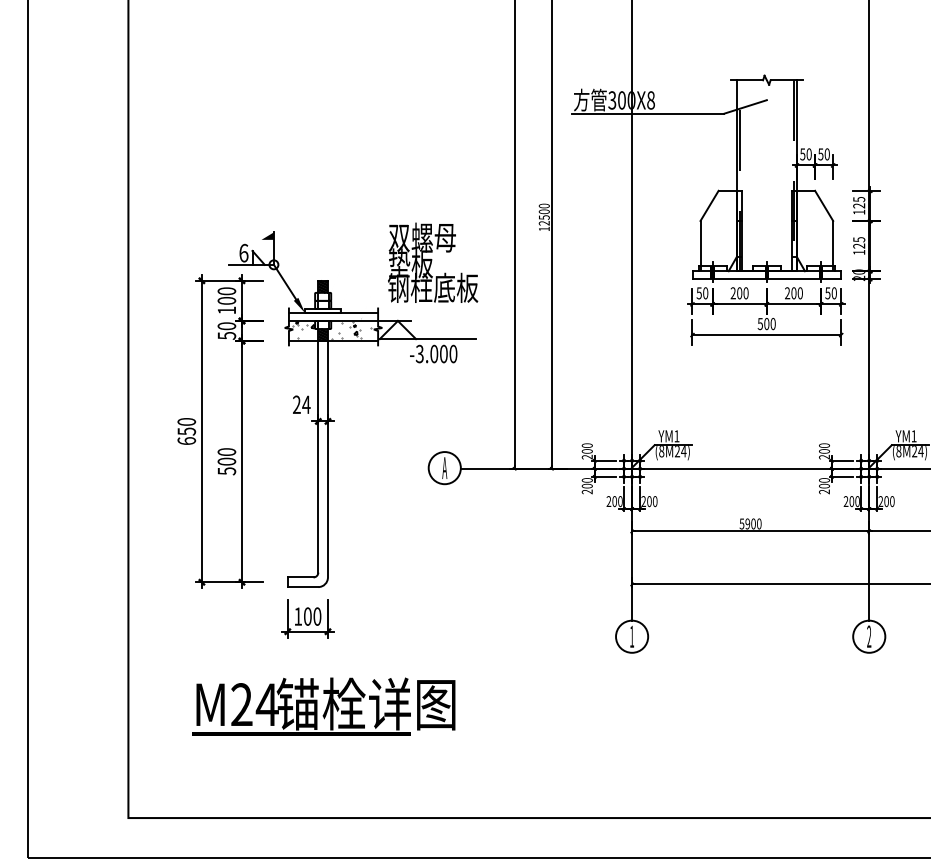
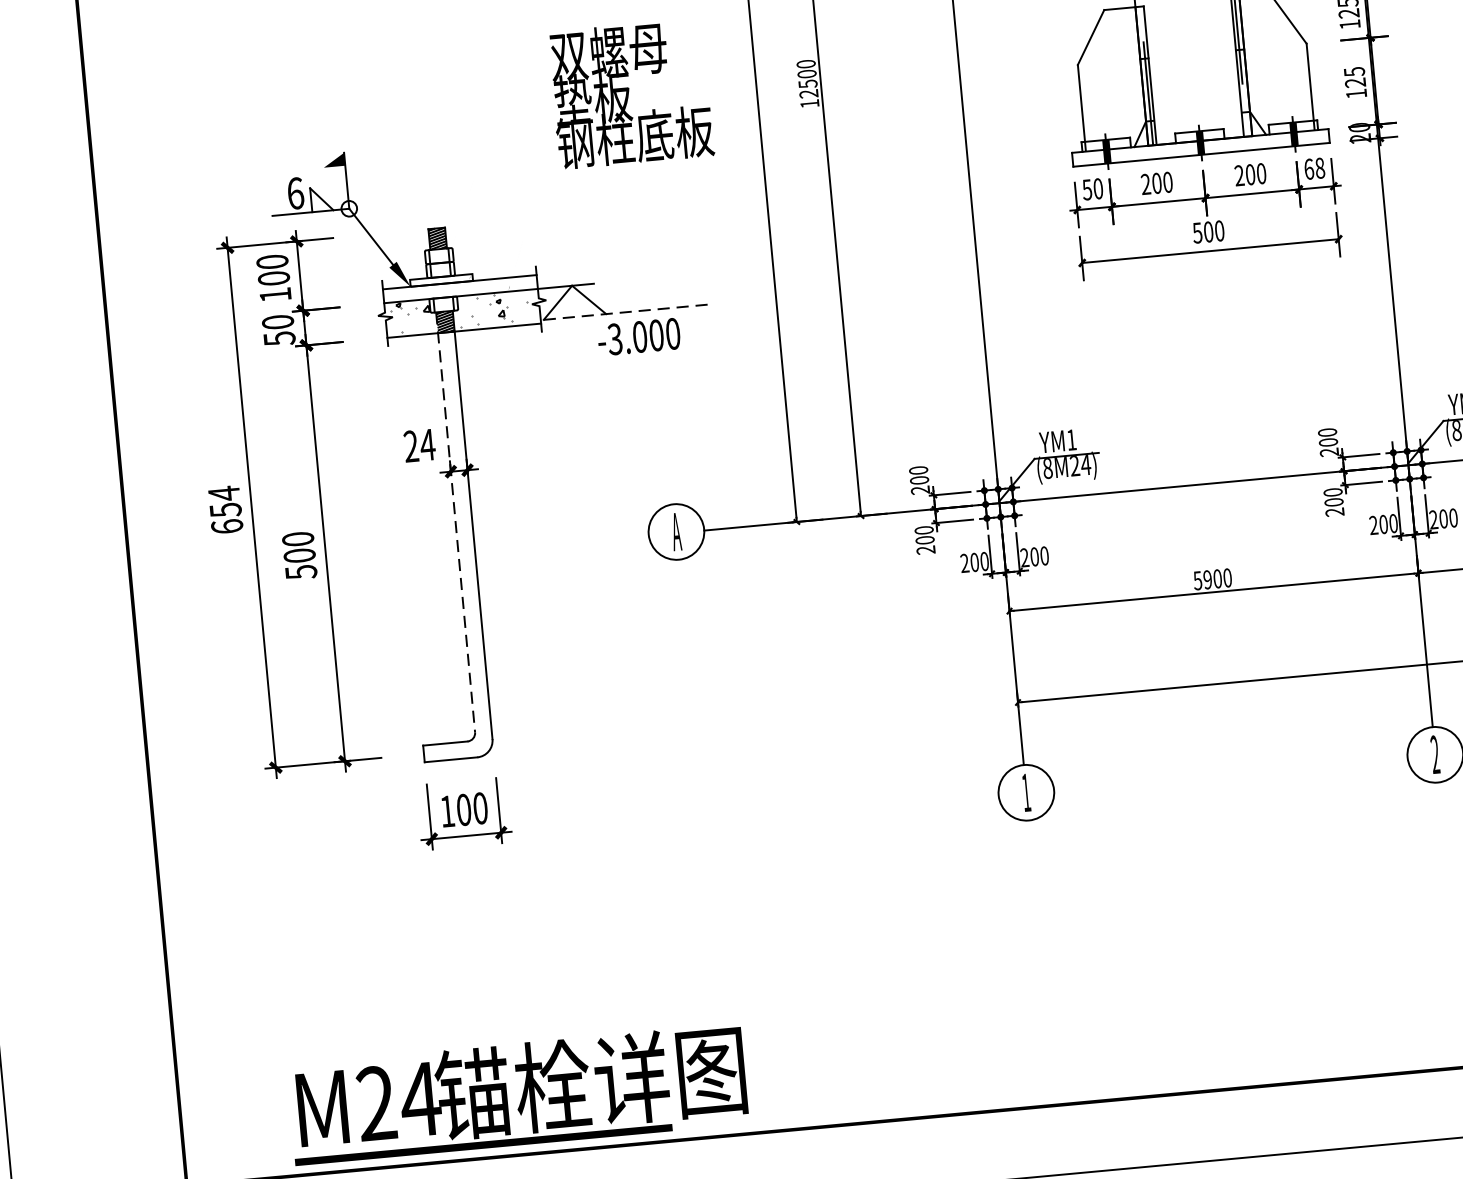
text: (433, 262) -> (631, 93), moved
text: (830, 293) -> (1313, 169), 50 -> 68
line: (428, 339) -> (627, 312), solid -> dashed
text: (186, 421) -> (223, 492), 650 -> 654
line: (318, 450) -> (455, 521), solid -> dashed
text: (323, 706) -> (517, 1093), moved

